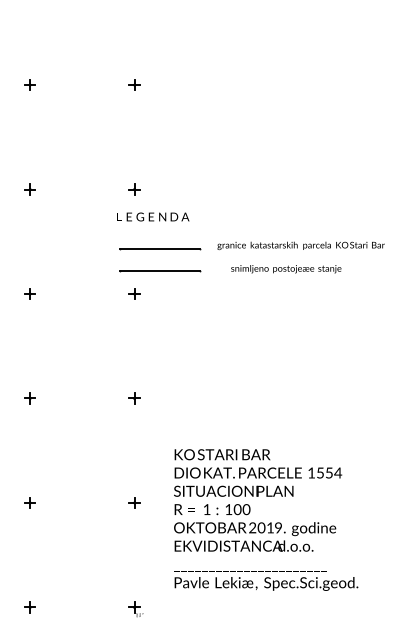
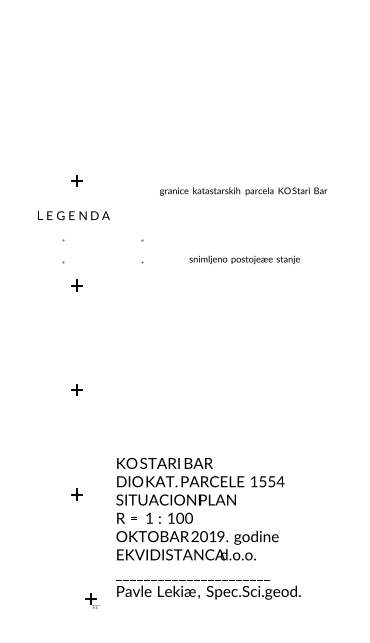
part: (134, 84) -> (76, 76), removed
text: (153, 216) -> (73, 215), moved
text: (300, 245) -> (242, 191), moved
line: (159, 248) -> (101, 240), removed
text: (286, 269) -> (244, 260), moved
line: (159, 270) -> (101, 262), removed
text: (266, 519) -> (208, 528), moved
part: (135, 609) -> (91, 601), moved

